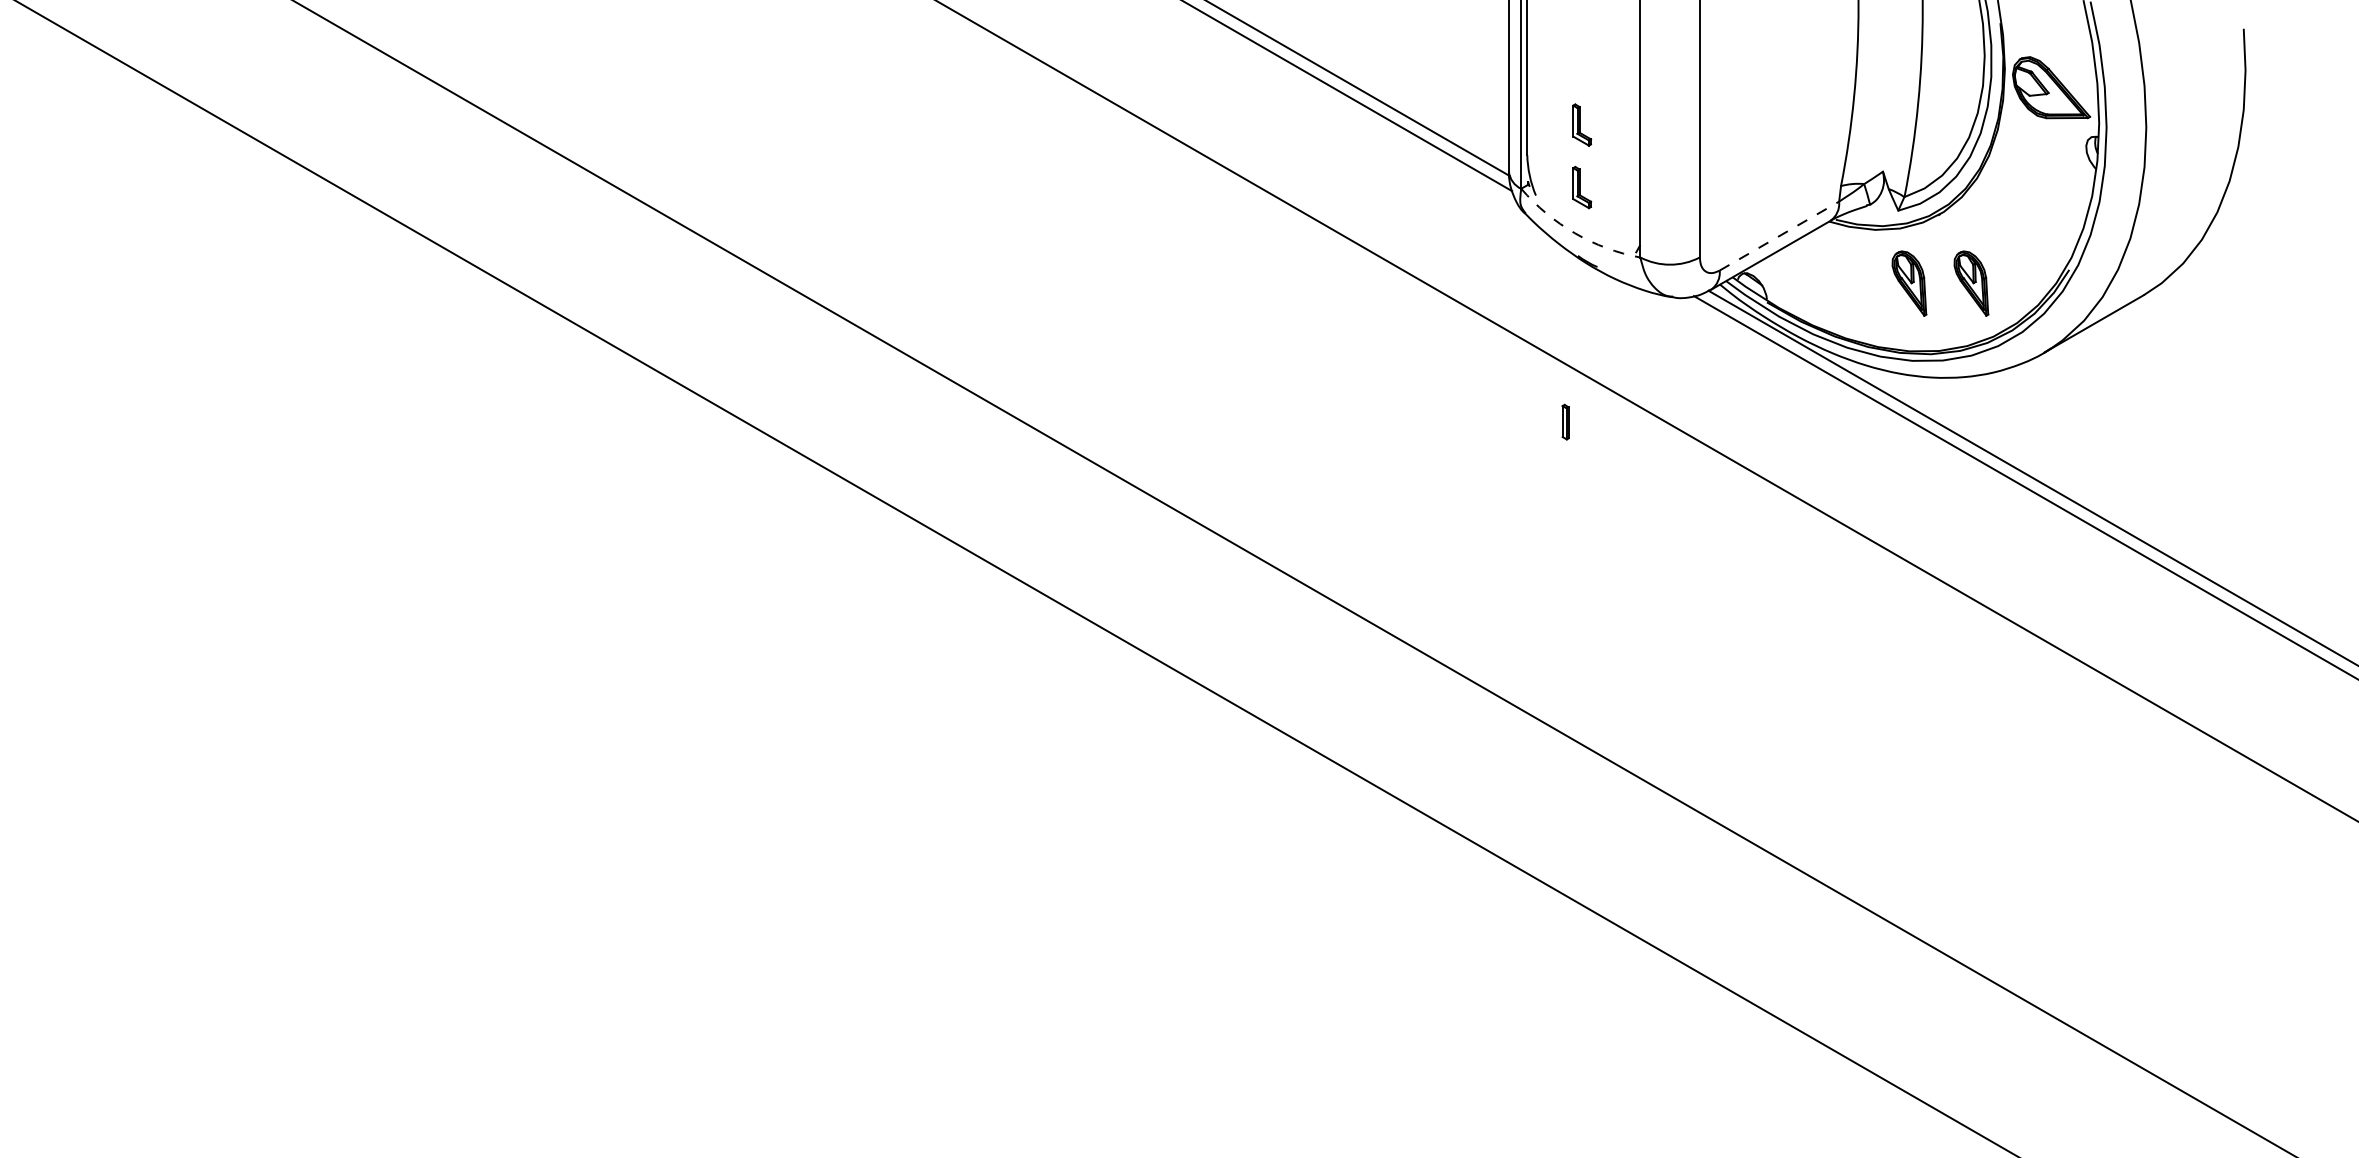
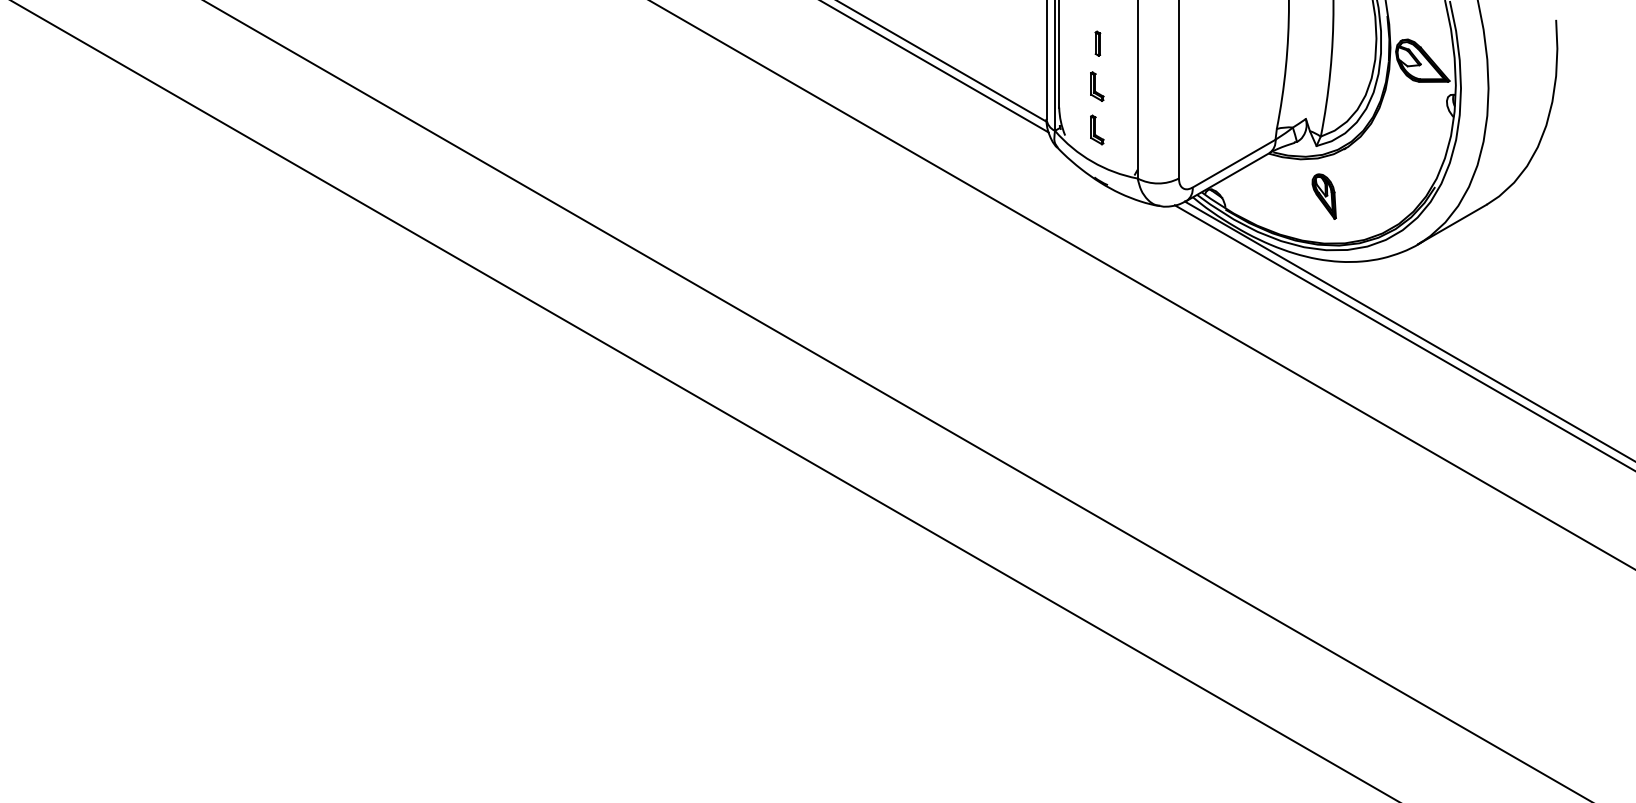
arc: (1575, 232) -> (1092, 161), dashed -> solid
line: (1780, 235) -> (1234, 163), dashed -> solid
part: (1970, 283) -> (1366, 196), removed
part: (1565, 421) -> (1097, 43), moved

